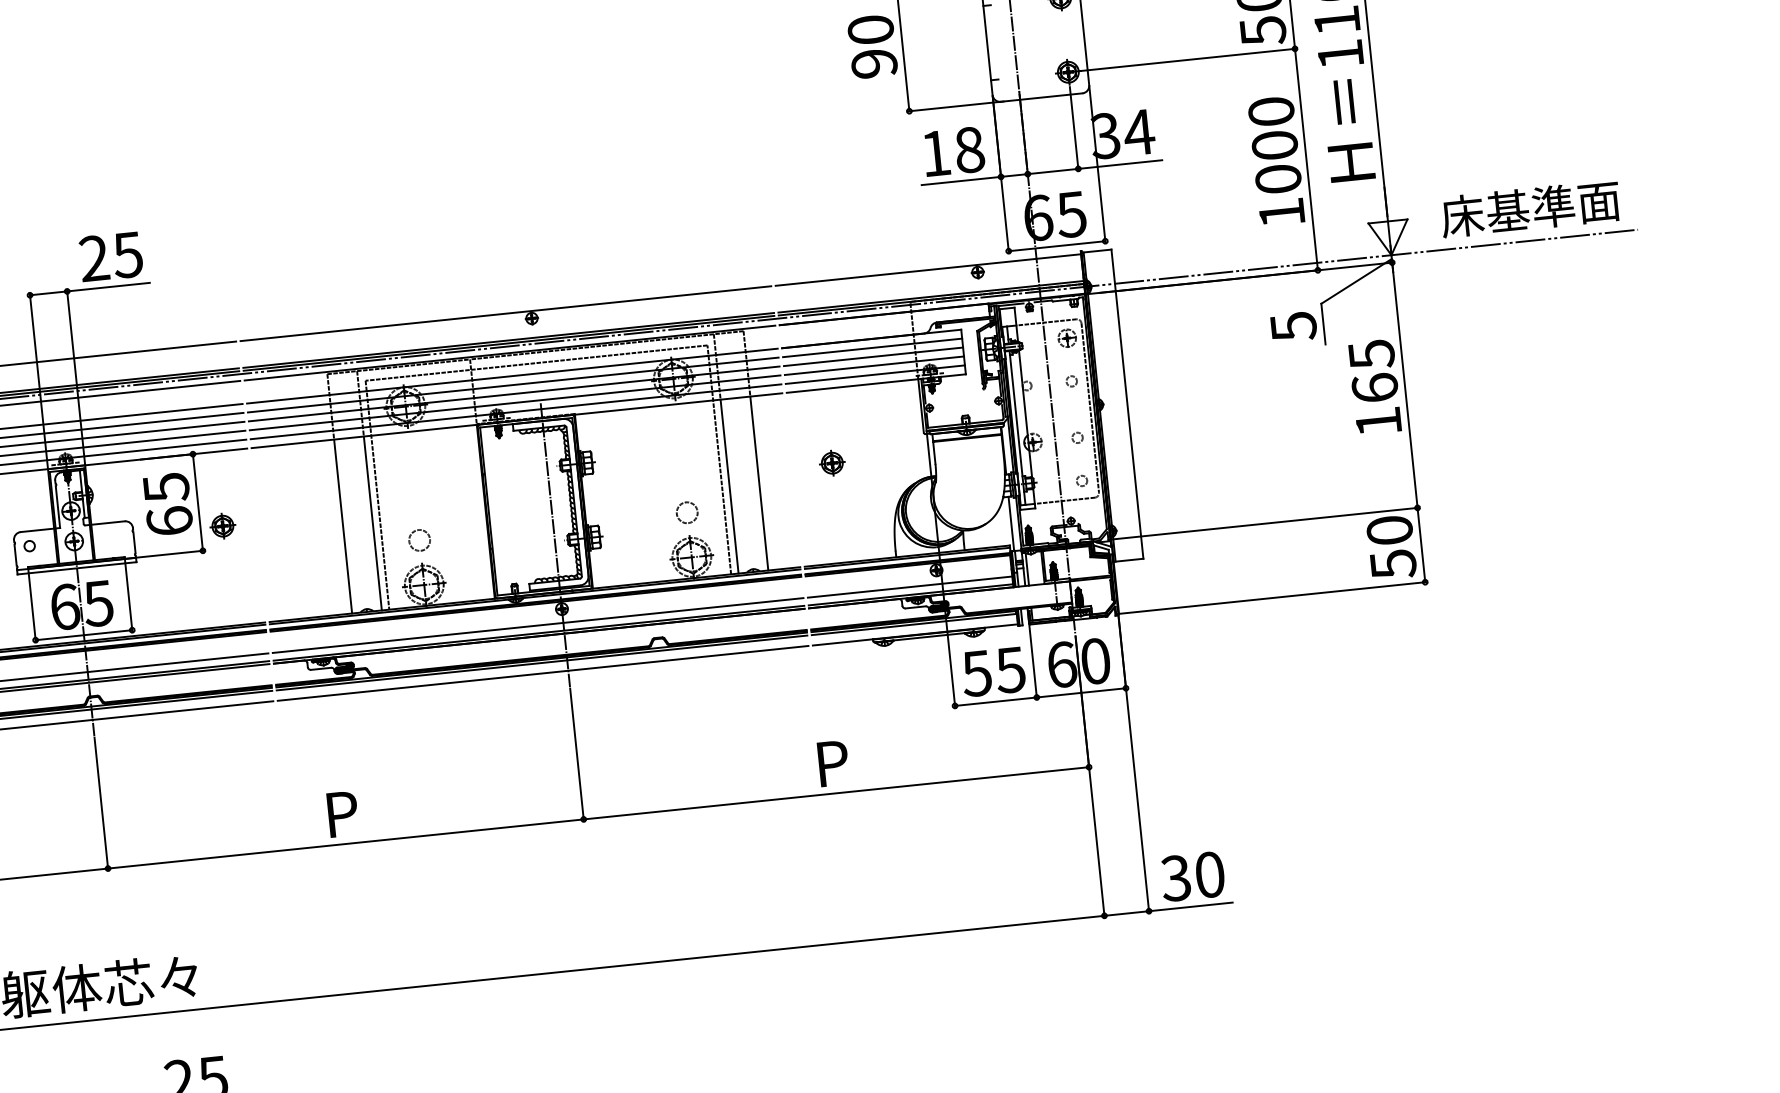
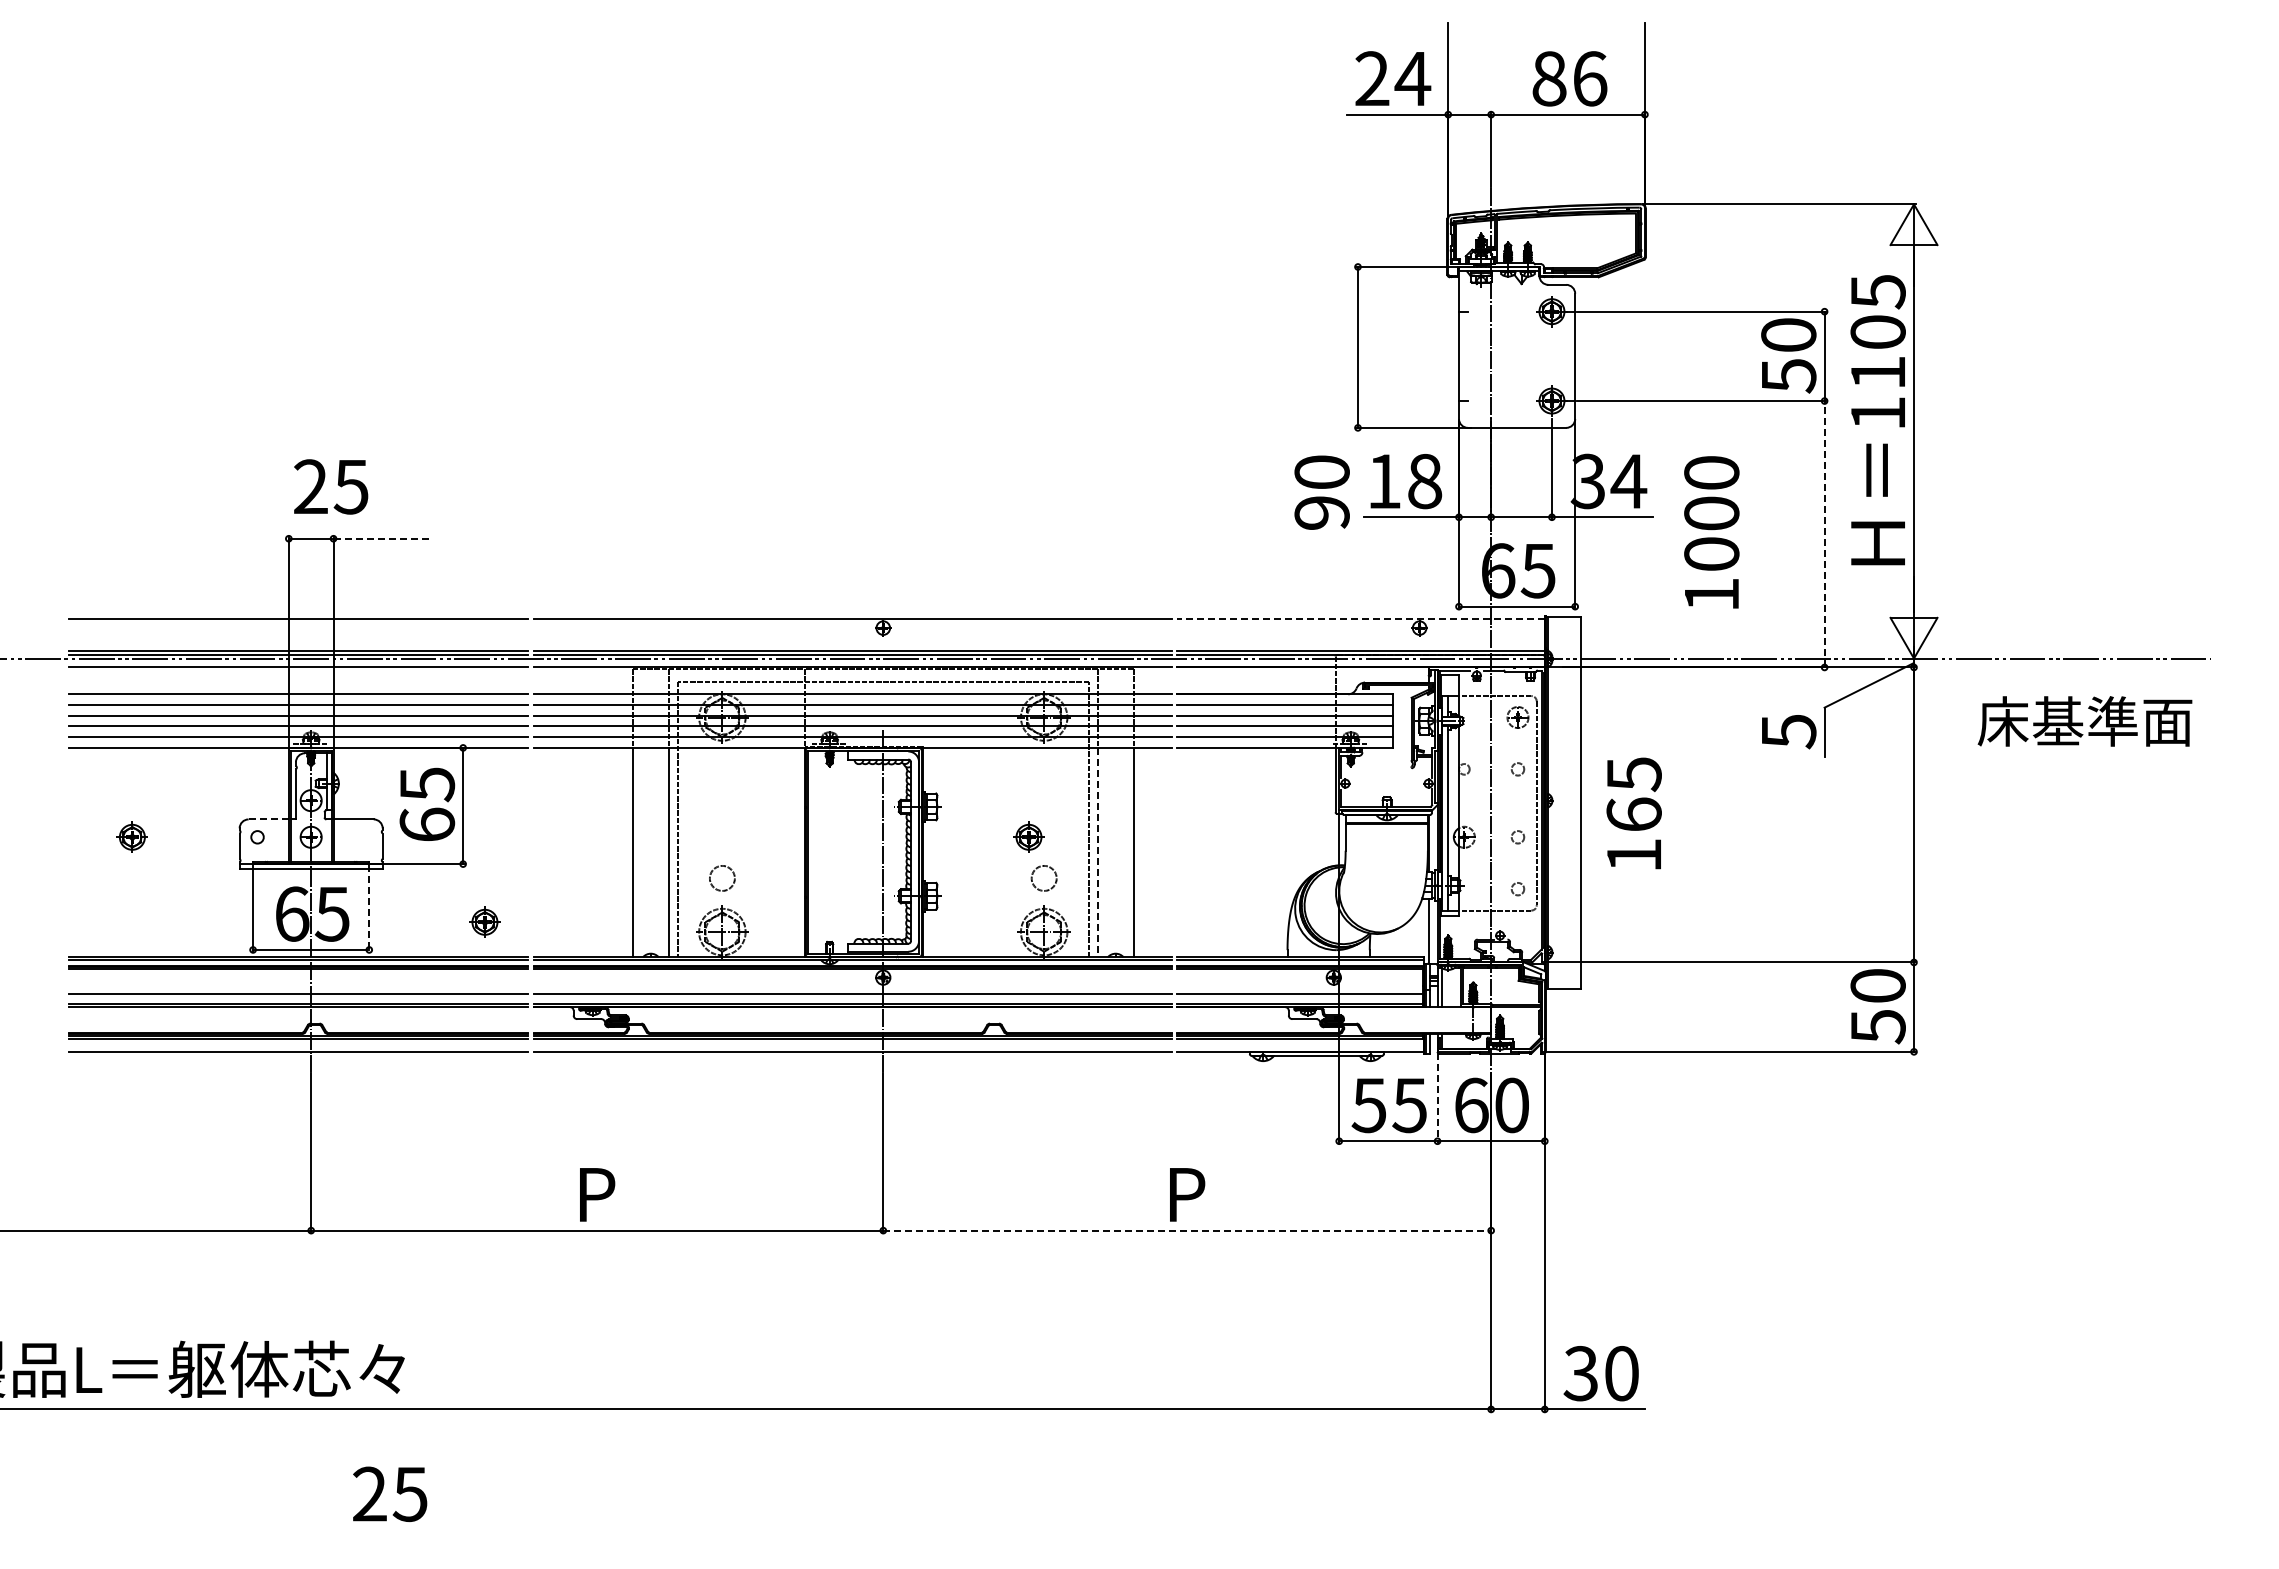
text: (872, 46) -> (1321, 492), moved
line: (1306, 158) -> (1824, 533), solid -> dashed
text: (1276, 161) -> (1711, 532), moved
text: (1529, 208) -> (2084, 721), moved
text: (111, 256) -> (331, 486), moved
line: (928, 270) -> (1361, 619), solid -> dashed
line: (108, 286) -> (383, 538), solid -> dashed
text: (1374, 387) -> (1633, 813), moved
part: (831, 462) -> (1028, 836), moved
line: (729, 486) -> (1097, 852), solid -> dashed
part: (222, 525) -> (484, 921), moved
line: (38, 530) -> (269, 819), solid -> dashed
line: (128, 596) -> (369, 909), solid -> dashed
line: (1033, 661) -> (1437, 1098), solid -> dashed
line: (836, 793) -> (1187, 1230), solid -> dashed

